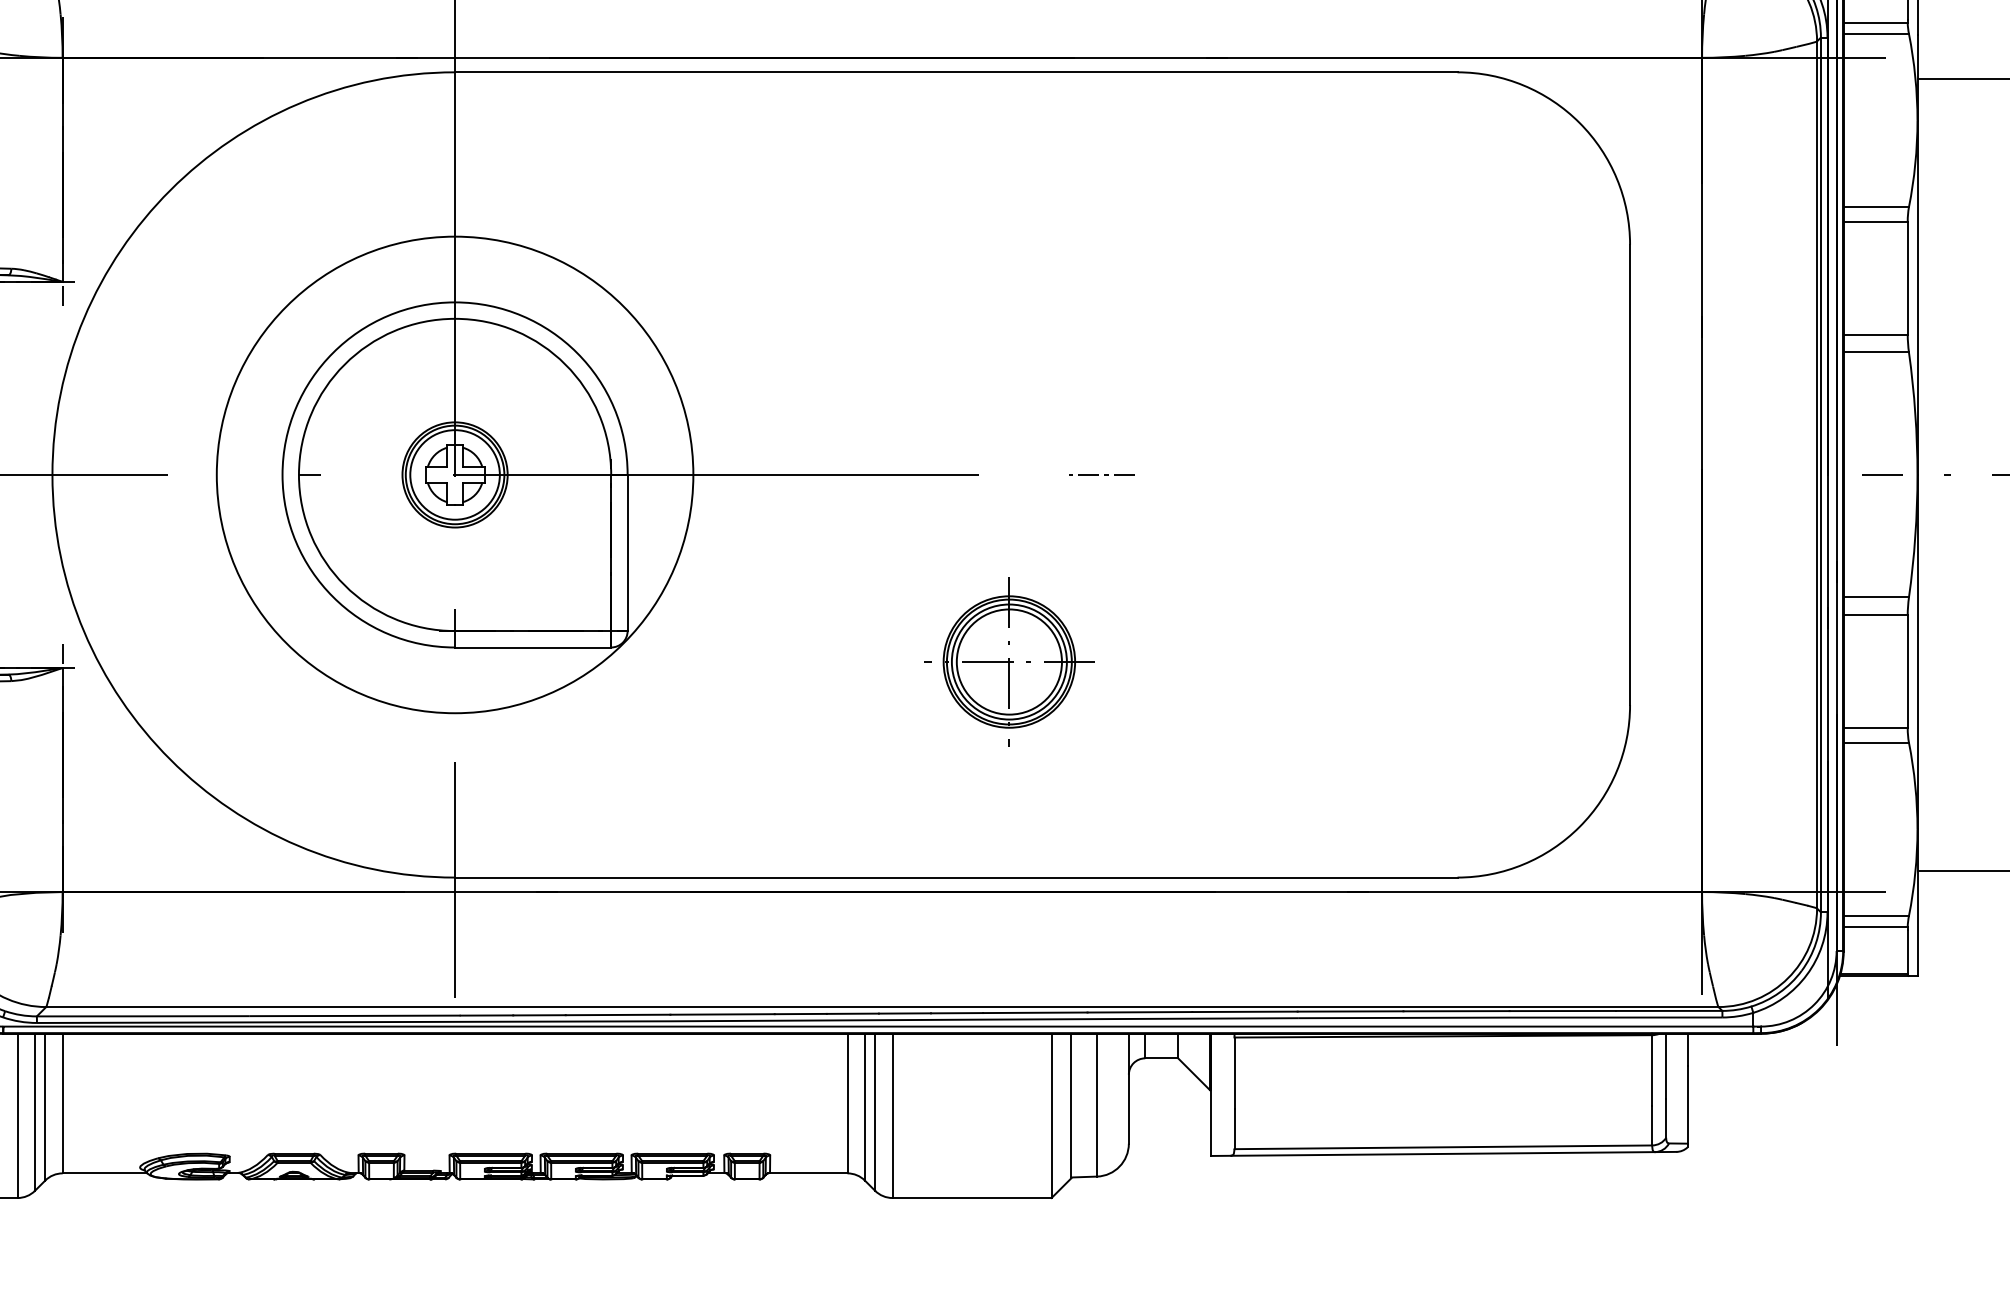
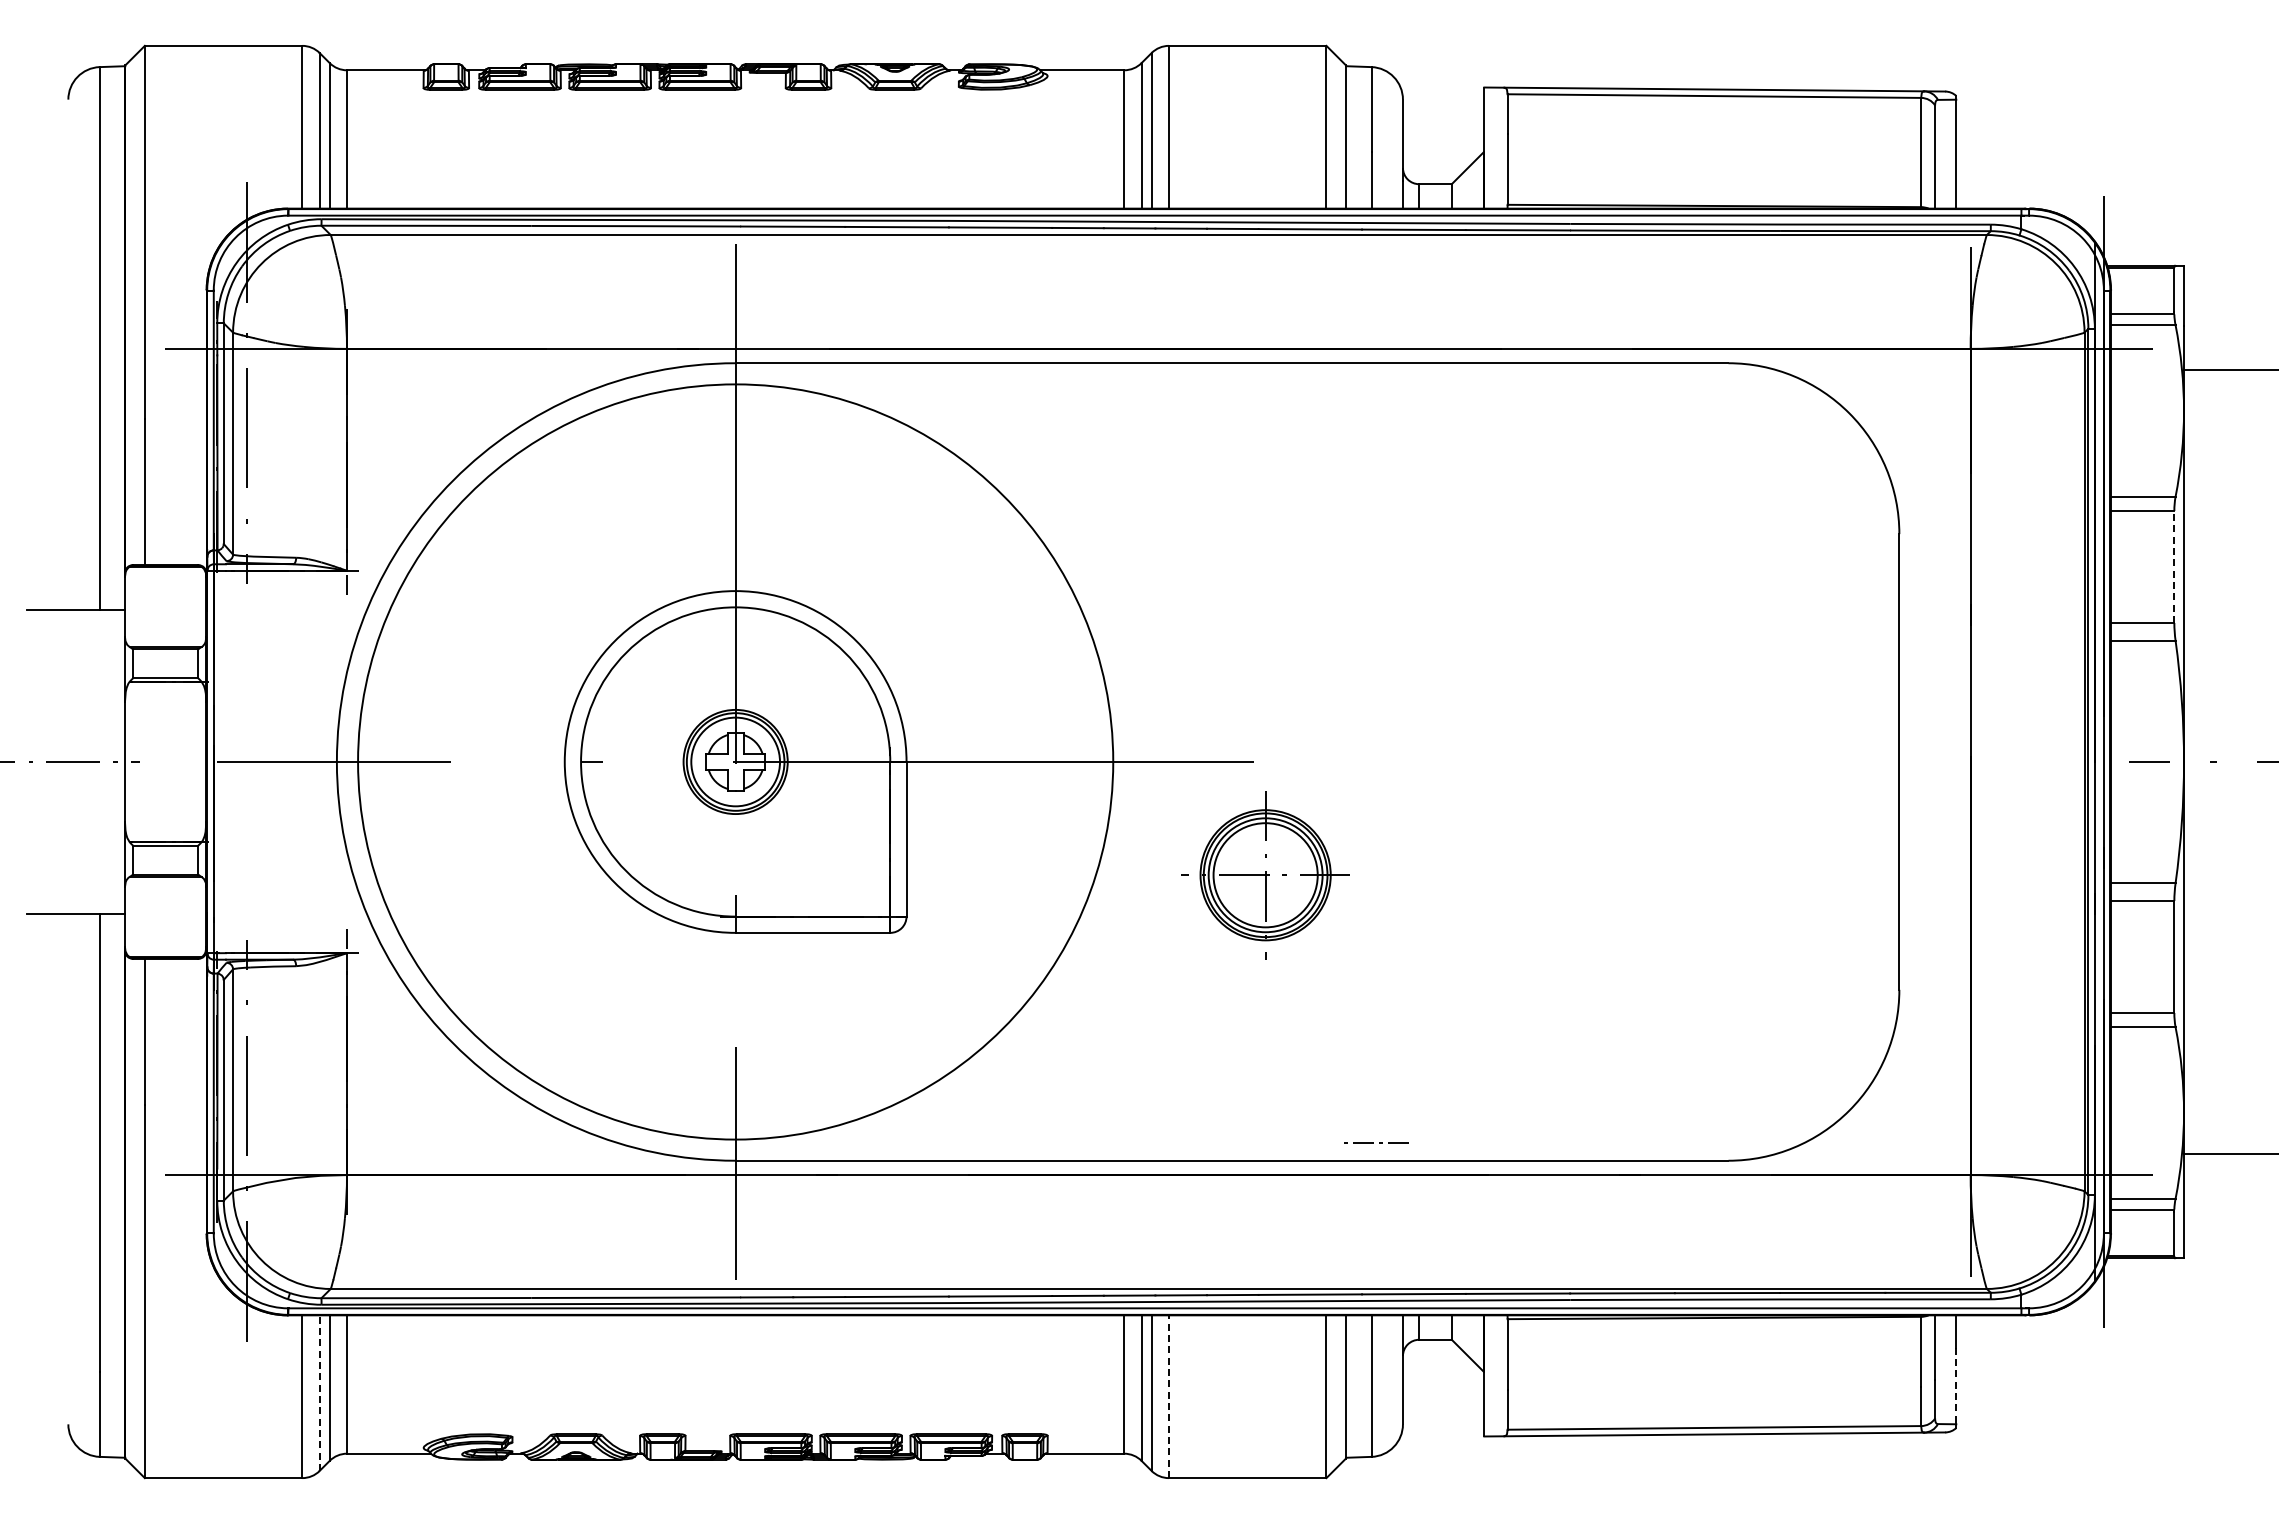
line: (1907, 277) -> (2174, 566), solid -> dashed
circle: (454, 474) -> (735, 761), size x1.6
line: (1099, 474) -> (1373, 1142), moved
part: (1009, 662) -> (1265, 875), moved
line: (1687, 1105) -> (1956, 1386), solid -> dashed
line: (34, 1112) -> (319, 1393), solid -> dashed
line: (892, 1115) -> (1168, 1396), solid -> dashed

